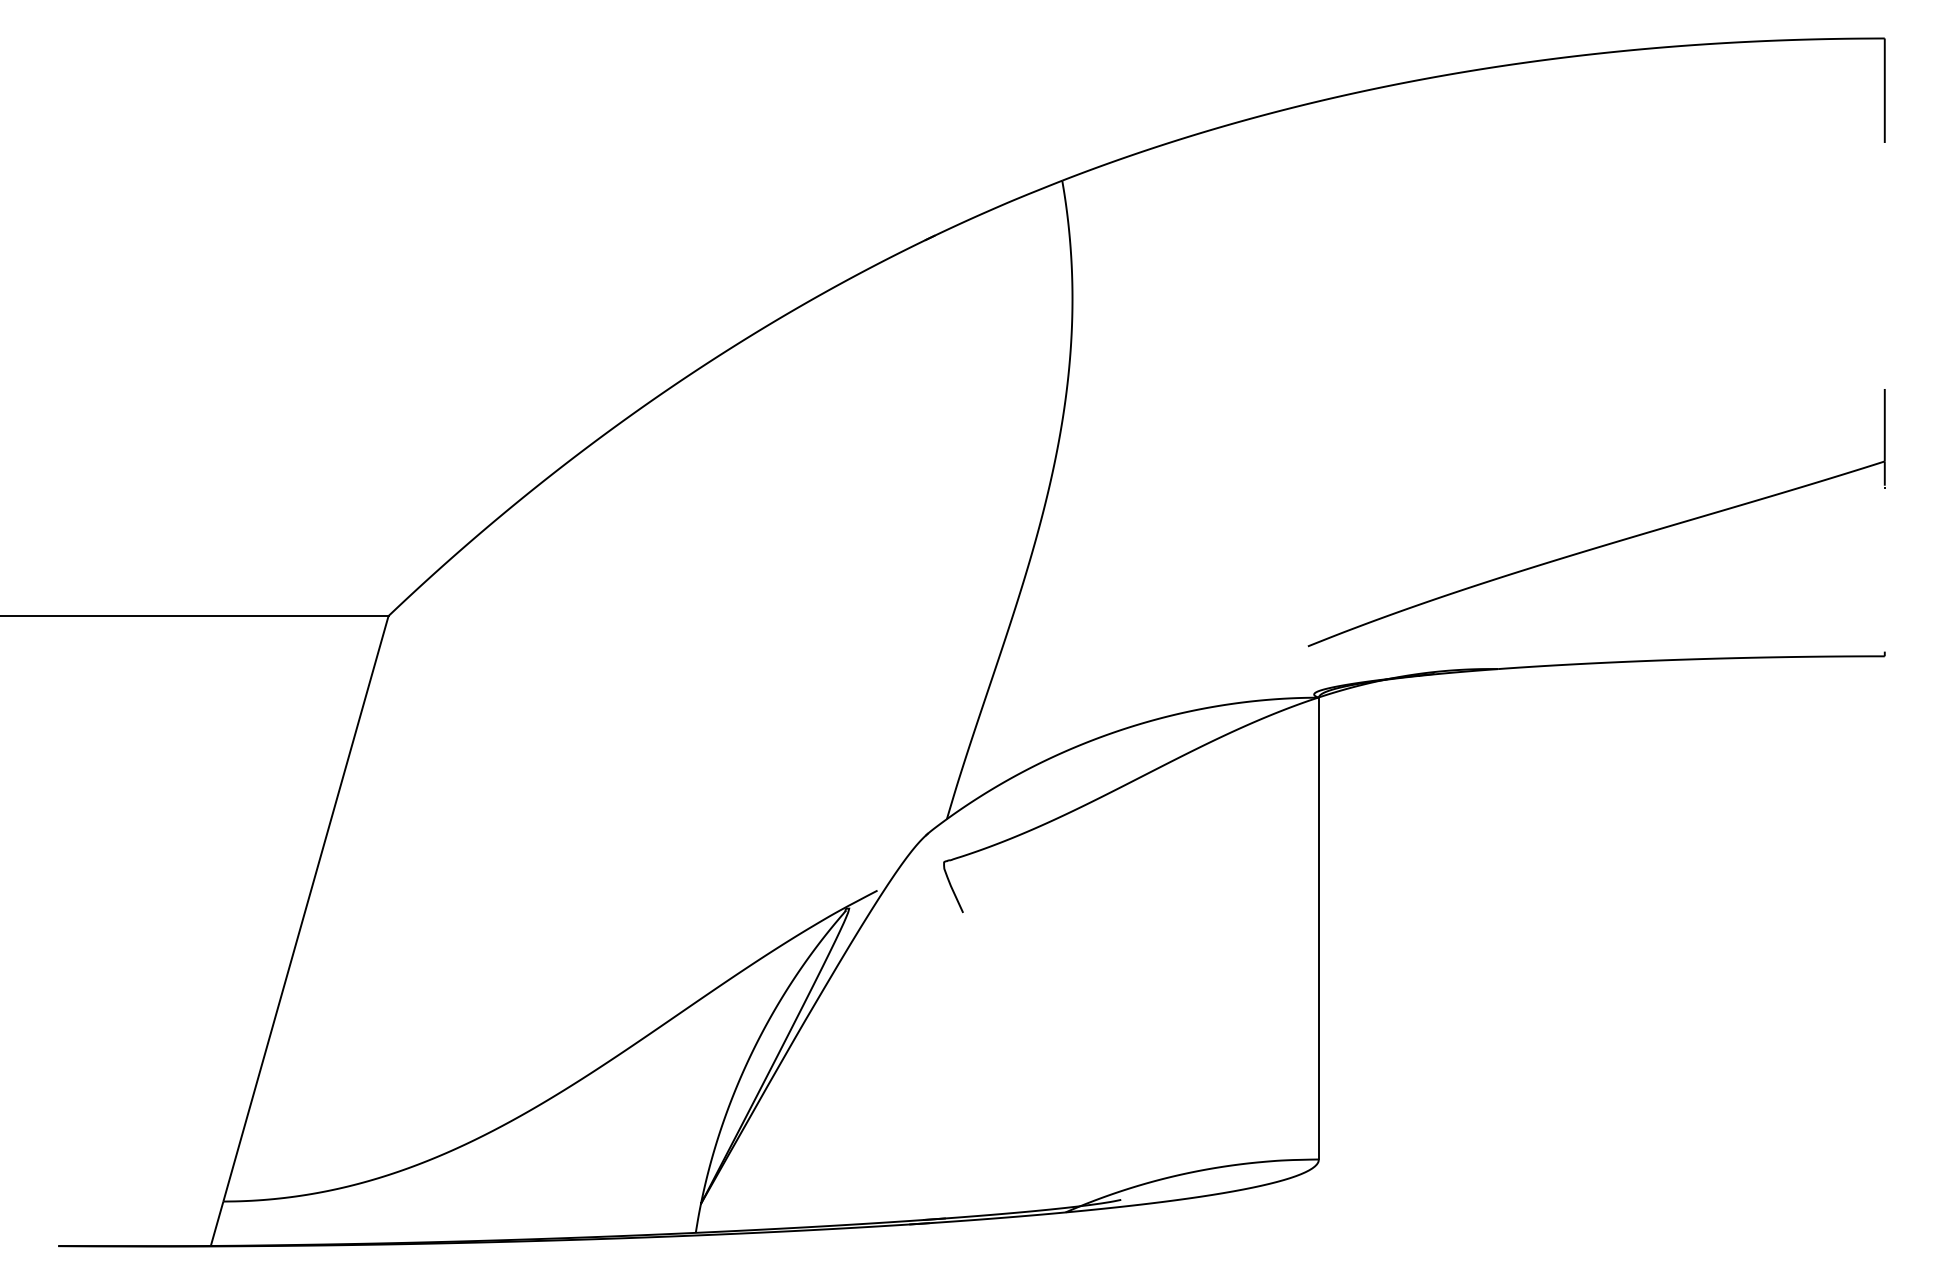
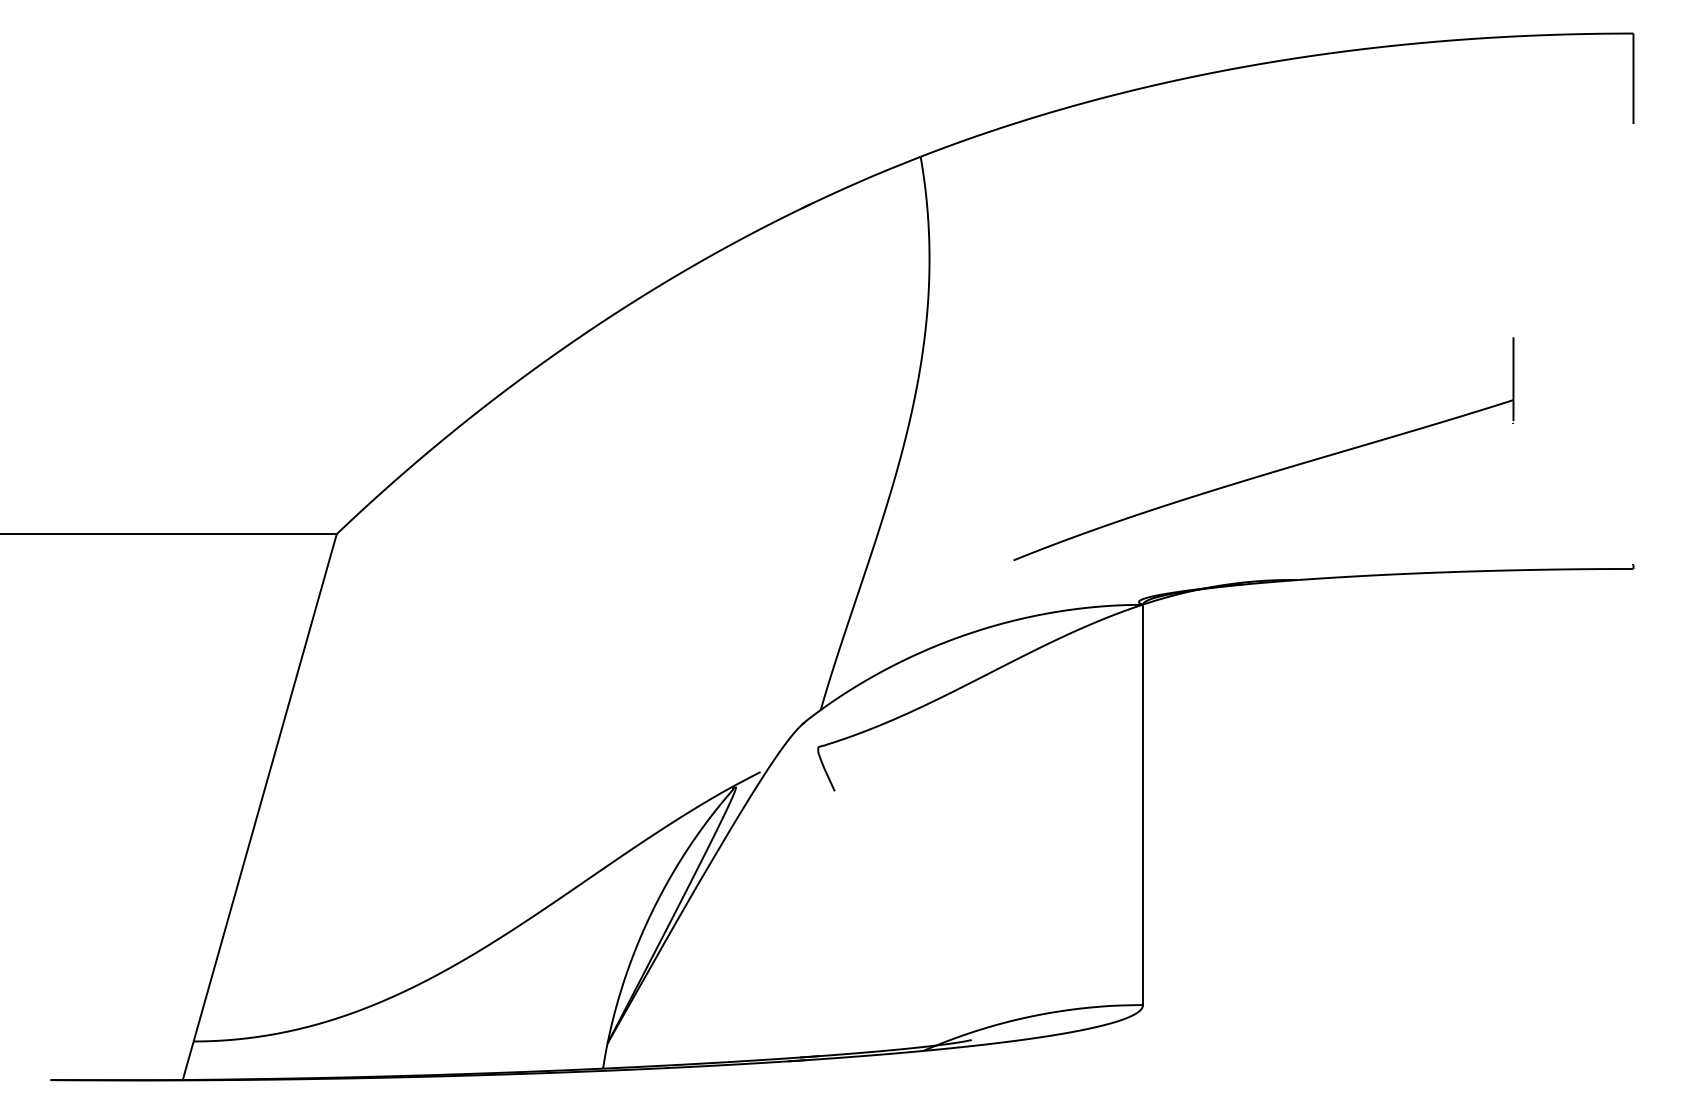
part: (1600, 544) -> (1267, 472), moved

